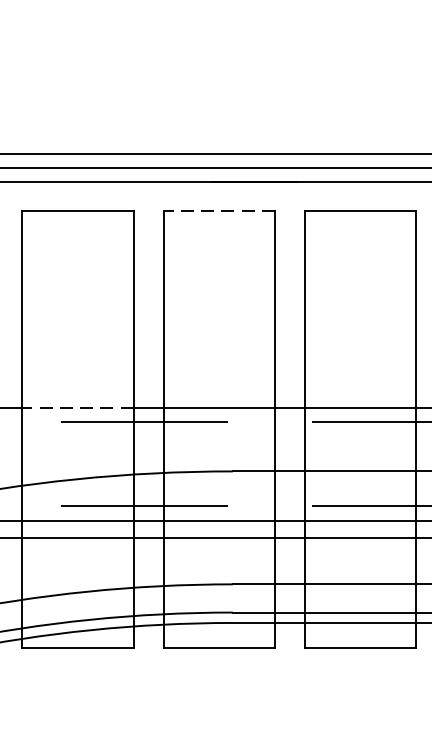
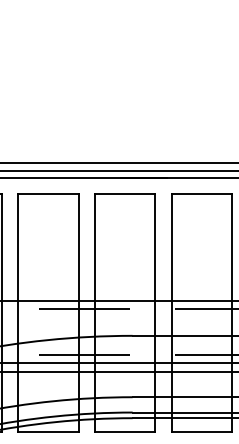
line: (217, 211) -> (124, 194), dashed -> solid
line: (78, 408) -> (48, 301), dashed -> solid

